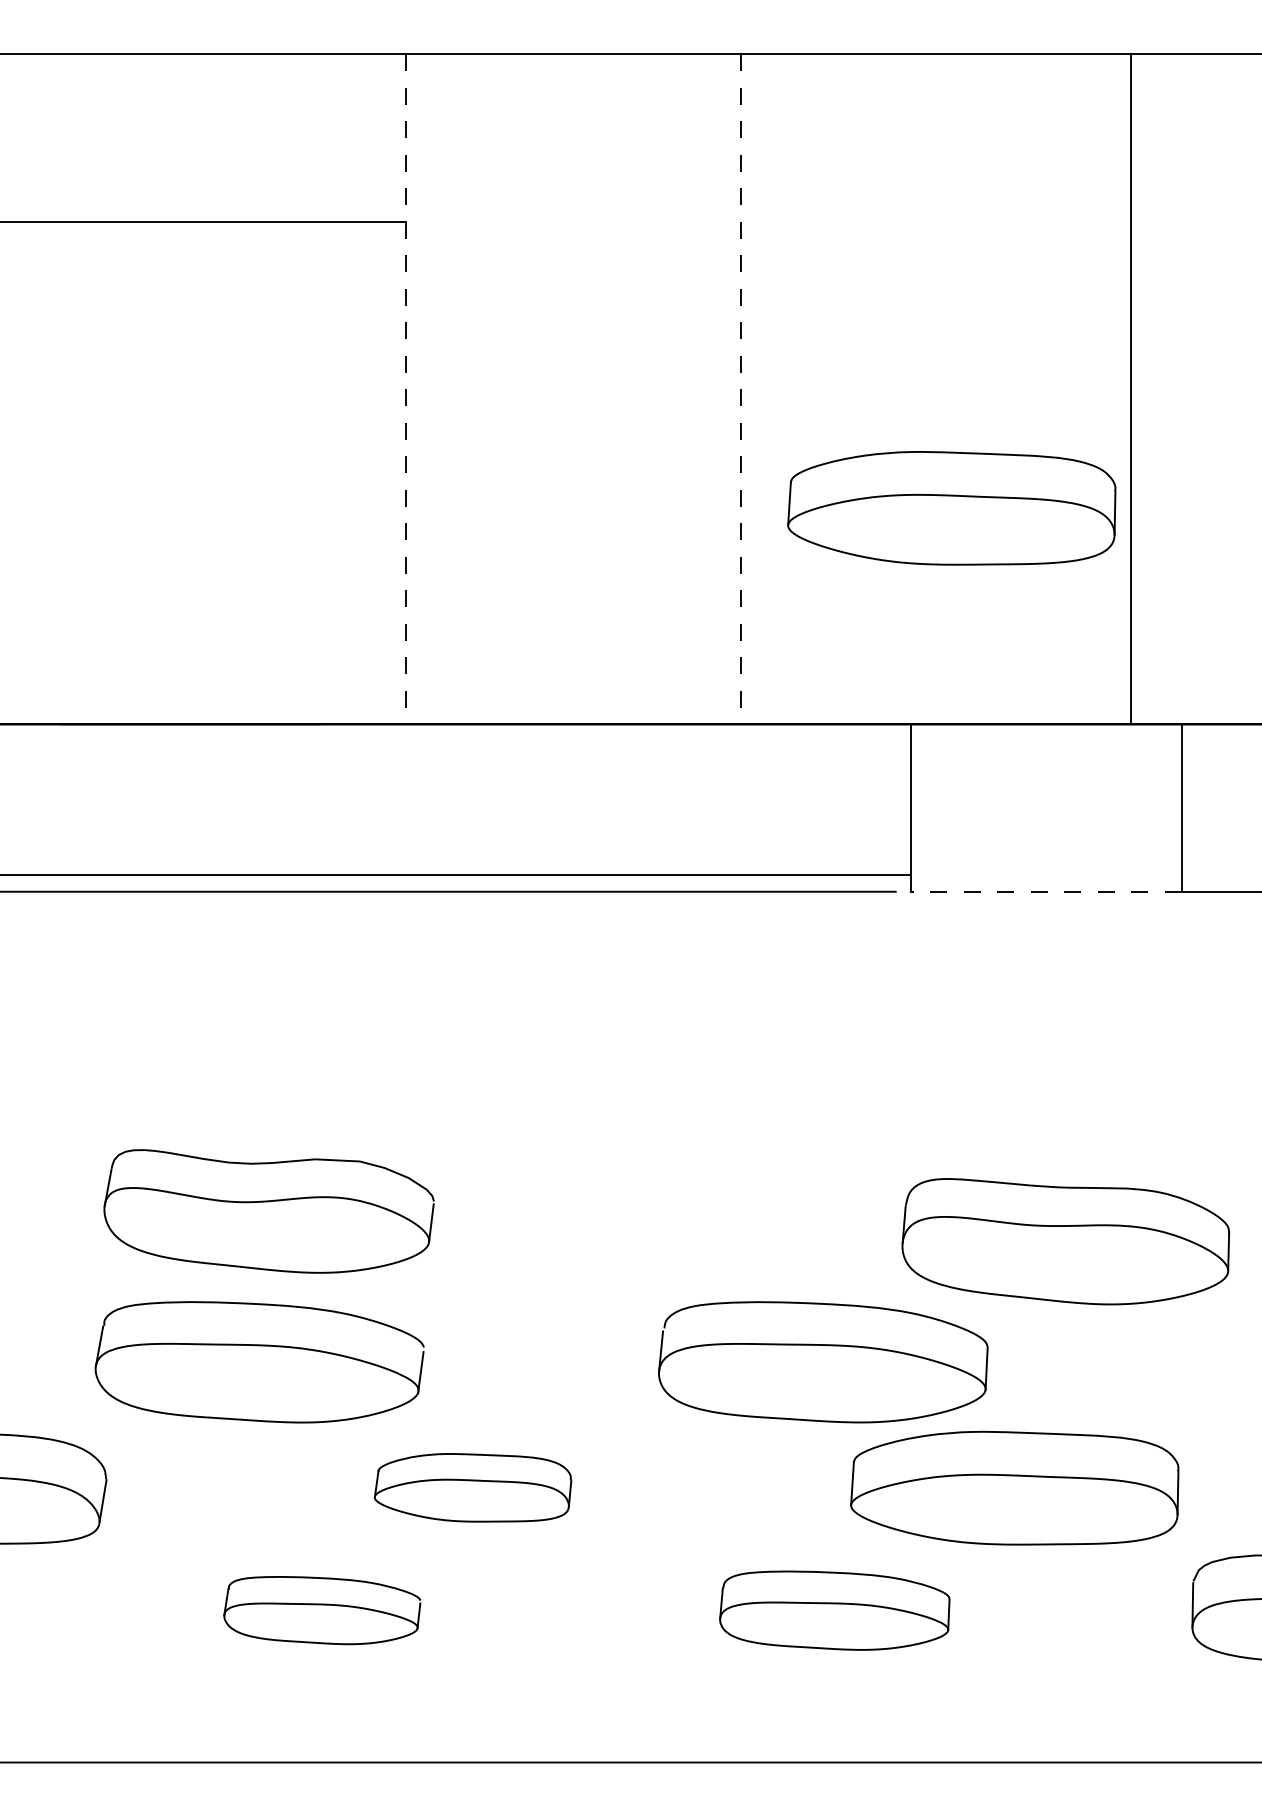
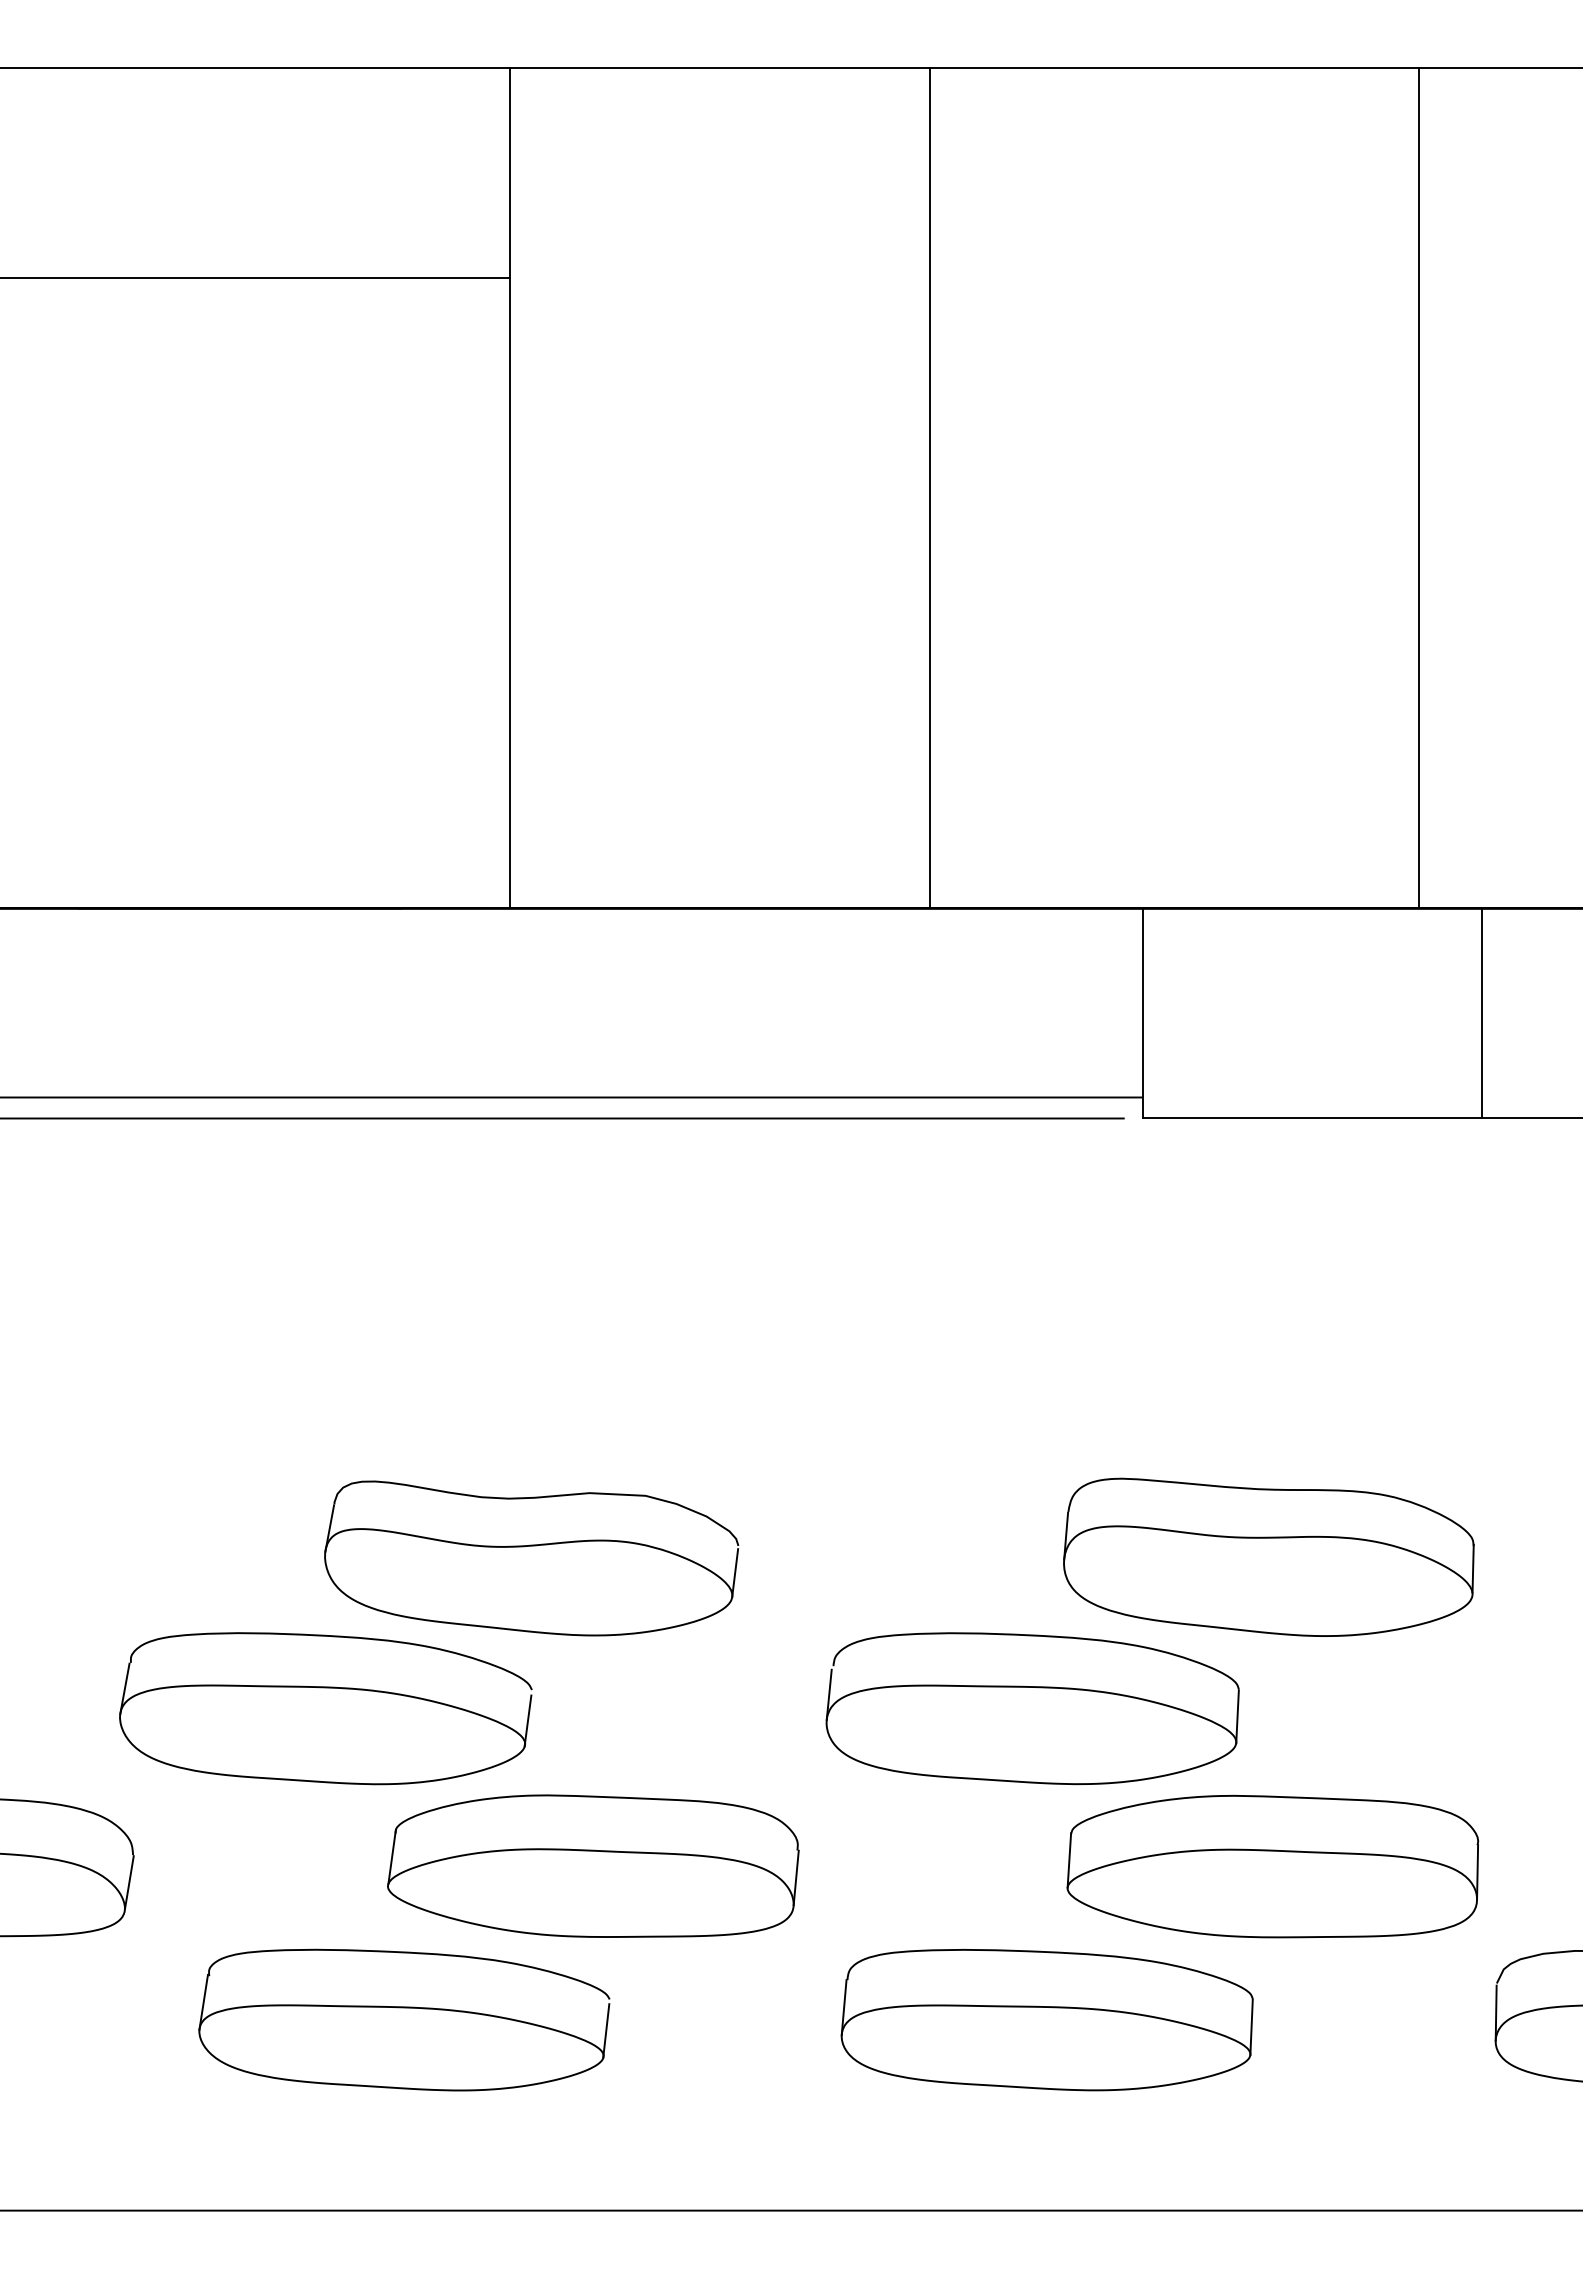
line: (406, 389) -> (509, 488), dashed -> solid
line: (741, 389) -> (929, 488), dashed -> solid
part: (951, 508) -> (1193, 637), removed
line: (1046, 891) -> (1312, 1118), dashed -> solid
part: (269, 1211) -> (531, 1558), moved
part: (1065, 1240) -> (1268, 1556), moved
part: (473, 1487) -> (593, 1865), size x1.67
part: (322, 1610) -> (404, 2019), size x1.67
part: (834, 1610) -> (1046, 2020), size x1.43

